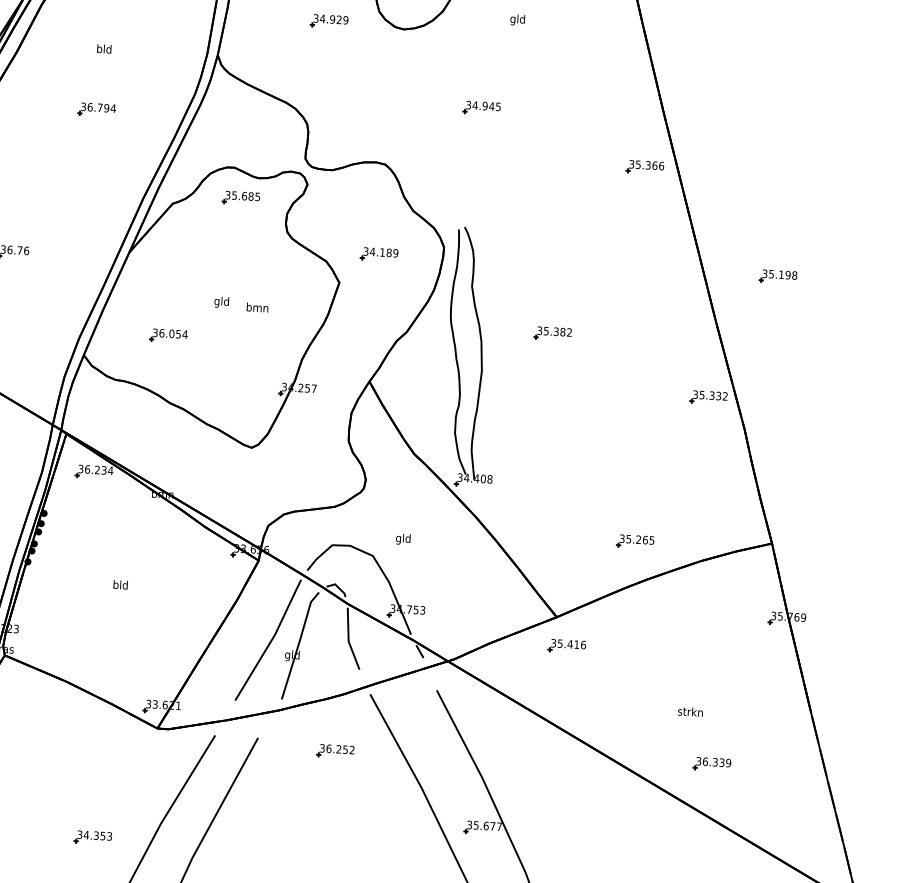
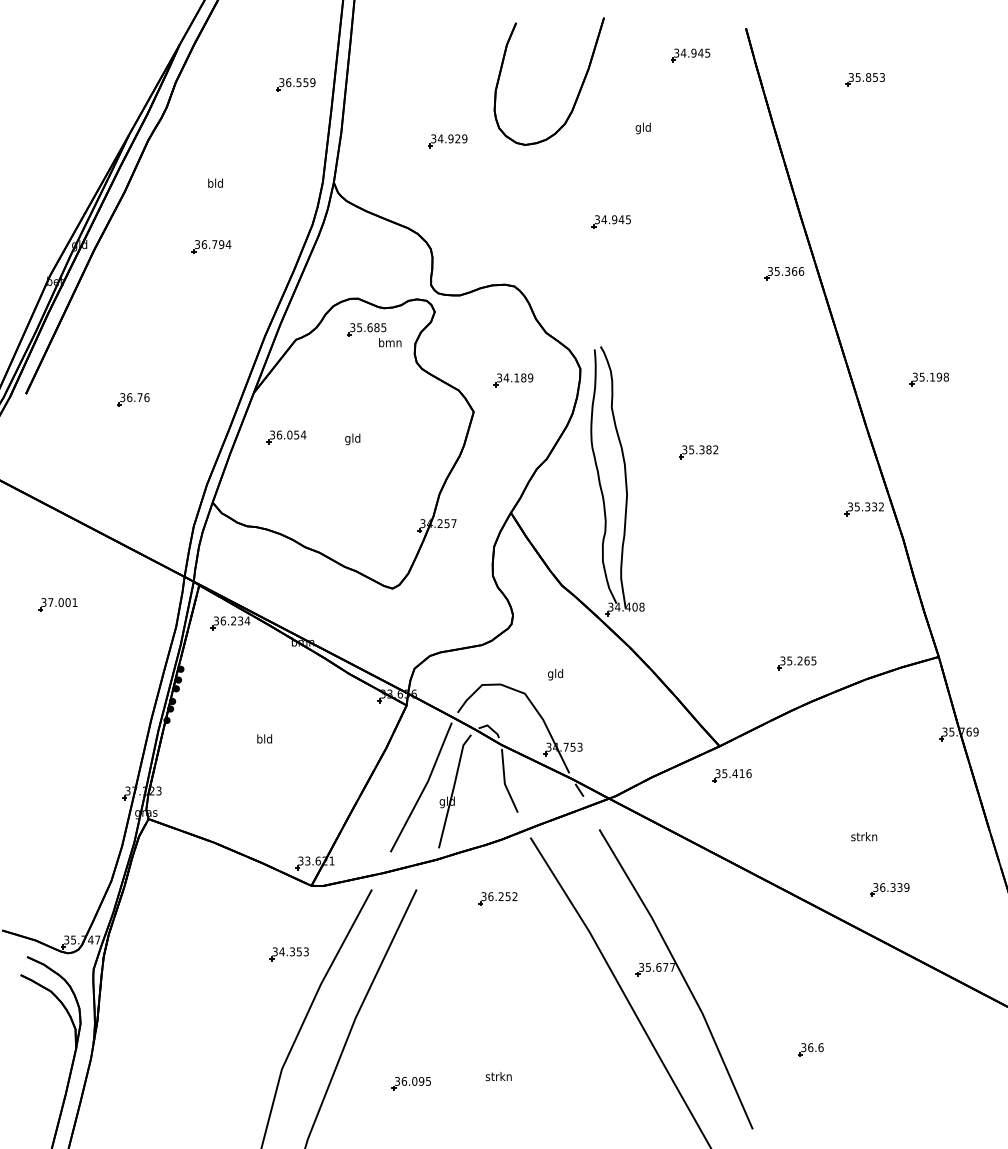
text: (257, 307) -> (390, 342), moved
part: (168, 336) -> (286, 437), moved
part: (92, 838) -> (288, 954), moved

